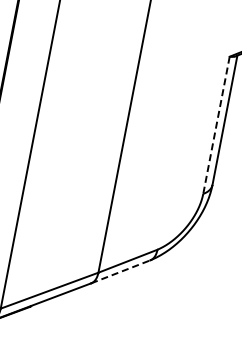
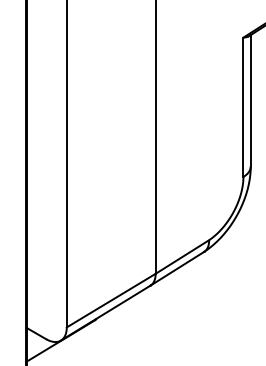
line: (216, 125) -> (243, 107), dashed -> solid
line: (120, 271) -> (177, 268), dashed -> solid

